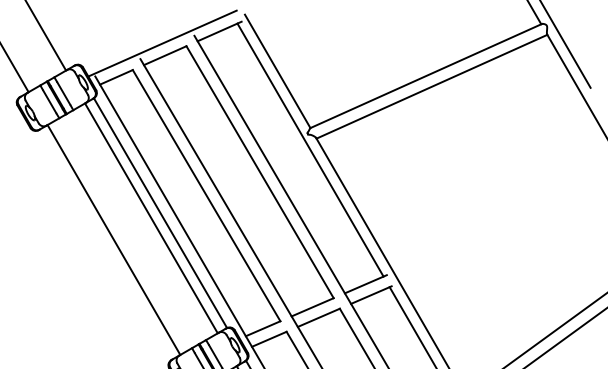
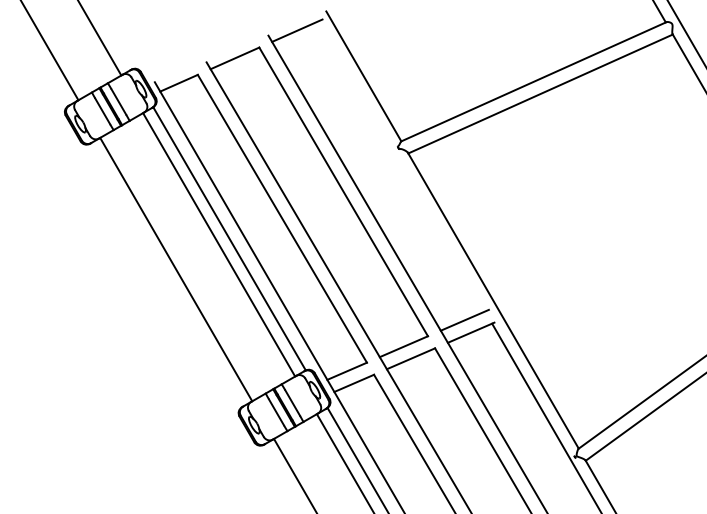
line: (162, 43) -> (231, 44), removed
line: (310, 150) -> (401, 166), removed

